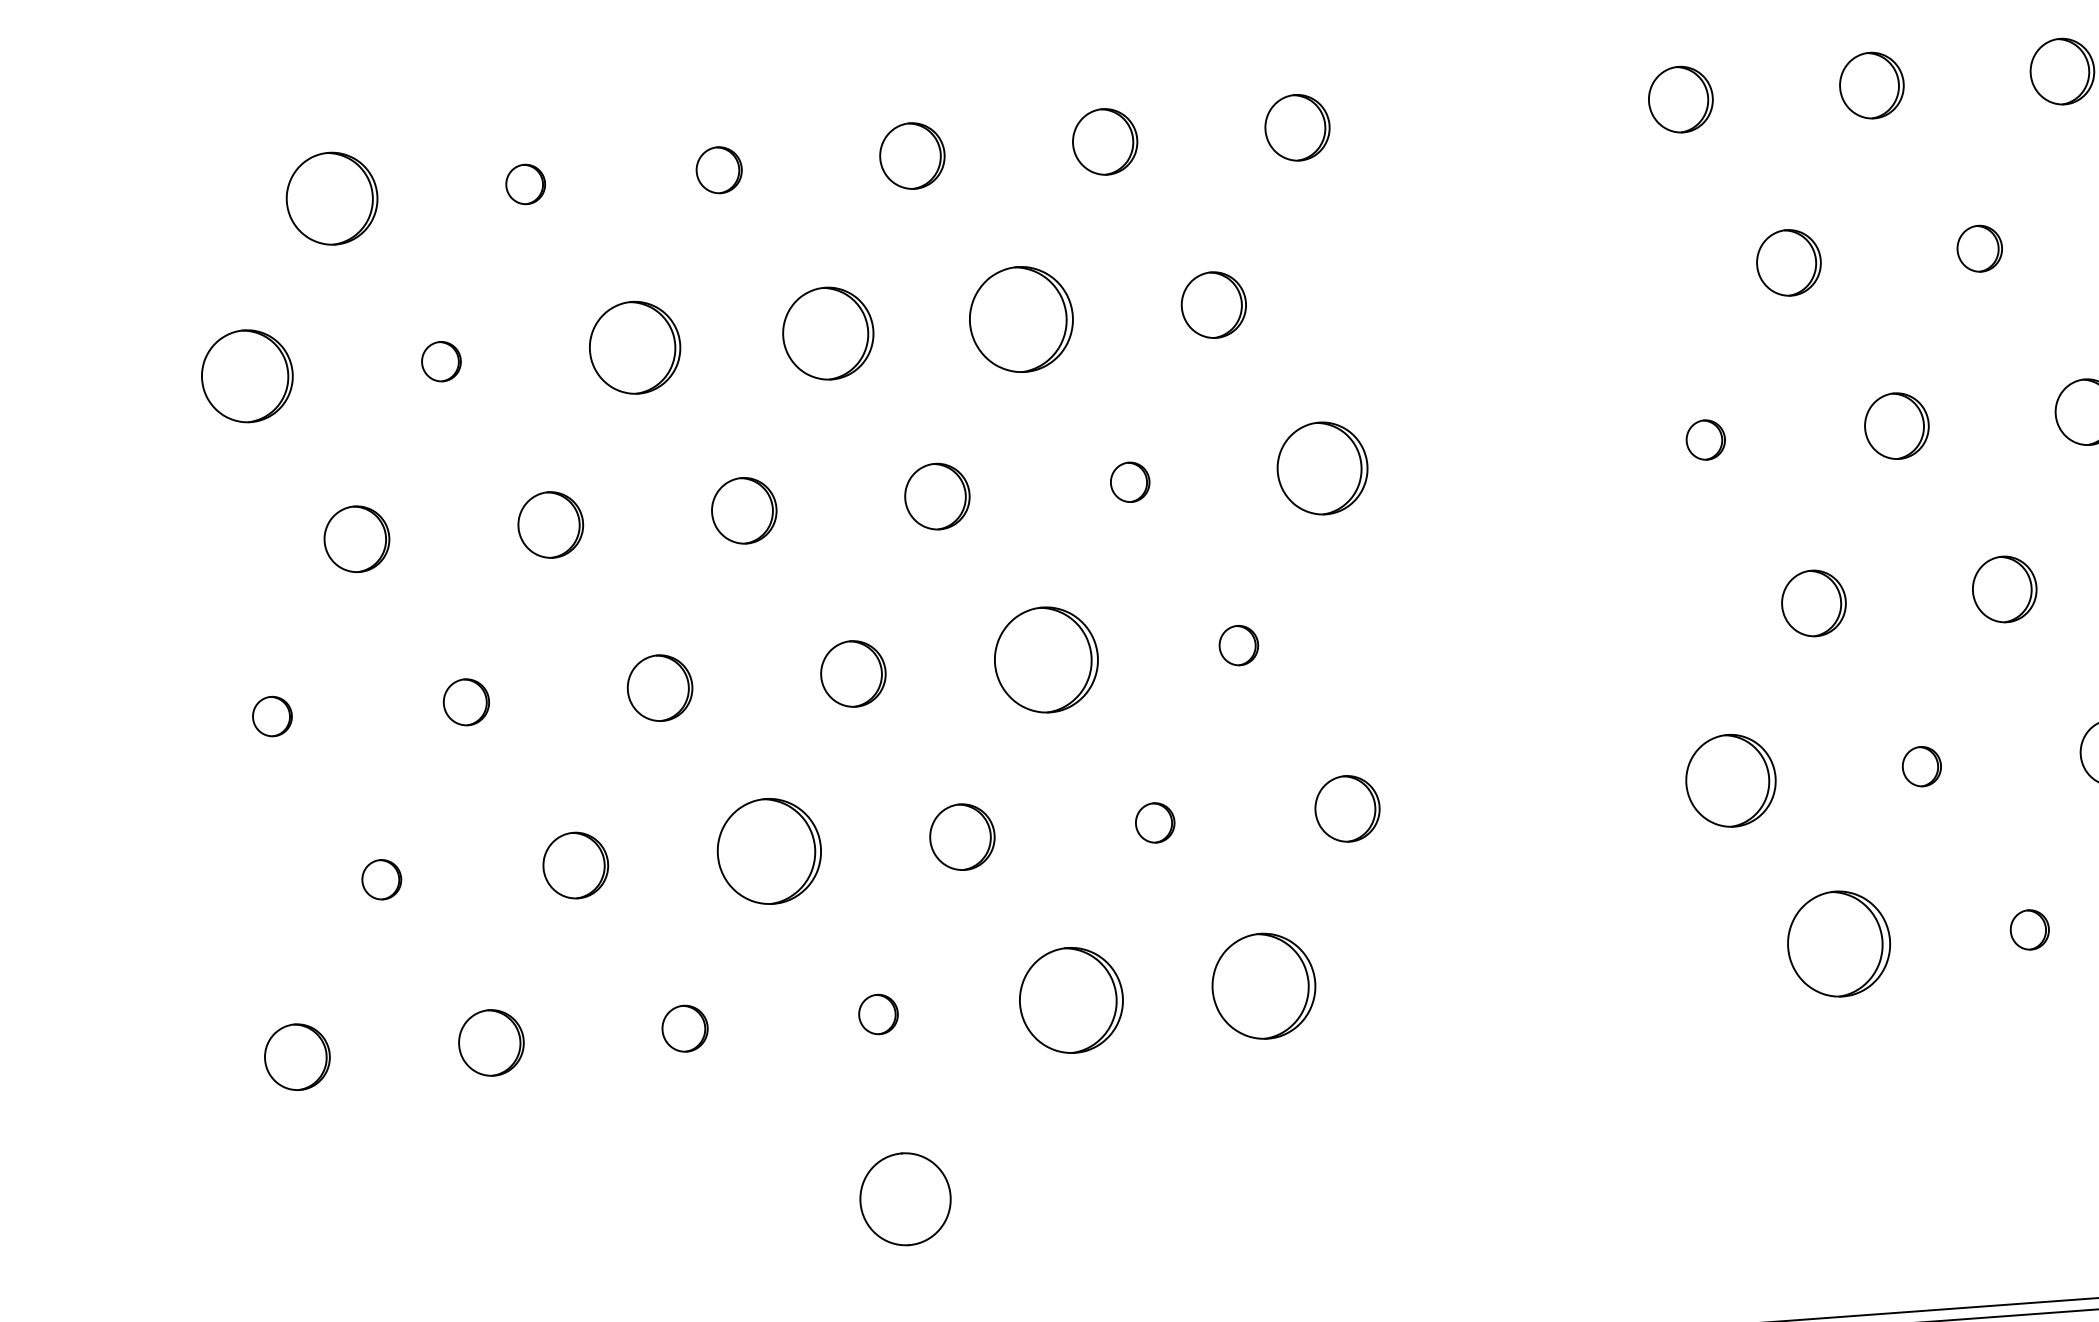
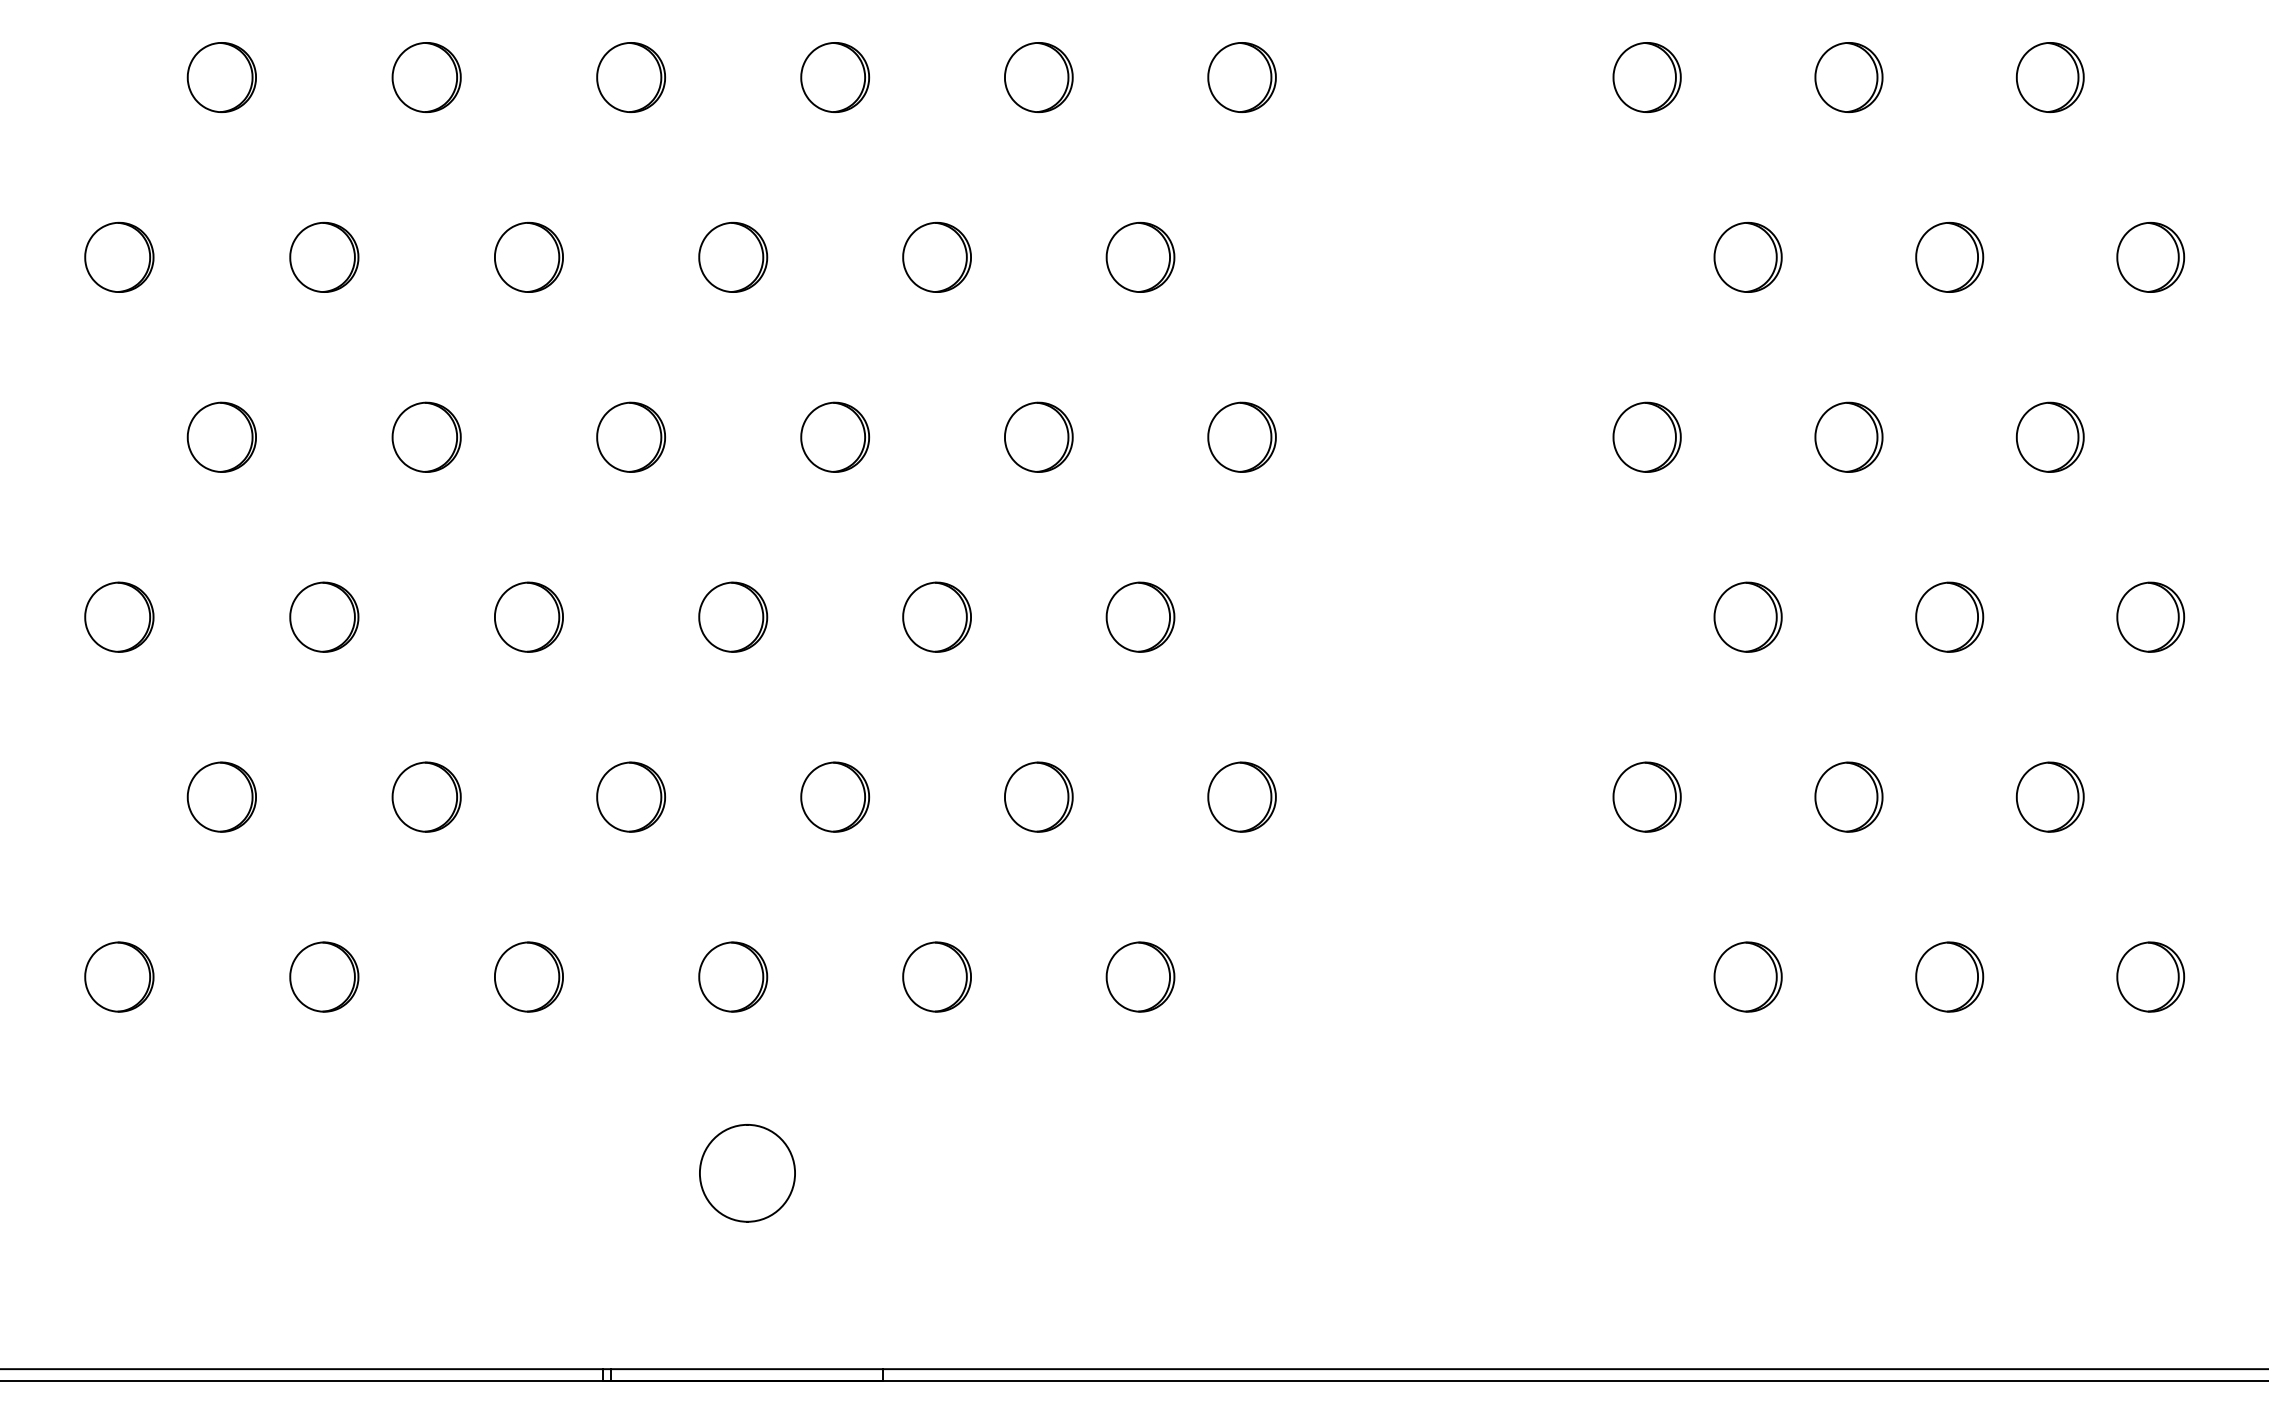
part: (718, 170) -> (630, 77), size x1.43
part: (525, 184) -> (426, 77), size x1.67
part: (331, 198) -> (221, 77), size x0.71
part: (1979, 248) -> (1949, 256), size x1.43
part: (1020, 318) -> (936, 256), size x0.62
part: (828, 332) -> (733, 256), size x0.71
part: (634, 346) -> (528, 256), size x0.71
part: (441, 360) -> (324, 256), size x1.67
part: (247, 375) -> (119, 256), size x0.71
part: (1705, 439) -> (1646, 436), size x1.67
part: (1321, 467) -> (1241, 436), size x0.71
part: (1129, 481) -> (1038, 436), size x1.67
part: (1238, 644) -> (1140, 616), size x1.67
part: (1045, 659) -> (936, 616), size x0.62
part: (466, 701) -> (324, 616), size x1.43
part: (272, 715) -> (119, 616), size x1.67
part: (1921, 766) -> (1848, 796), size x1.67
part: (1730, 780) -> (1646, 796), size x0.71
part: (1154, 822) -> (1038, 796), size x1.67
part: (768, 850) -> (630, 796), size x0.62
part: (381, 879) -> (221, 796), size x1.67
part: (2029, 929) -> (1949, 976), size x1.67
part: (1838, 943) -> (1747, 976), size x0.62
part: (1263, 985) -> (1140, 976), size x0.62
part: (1070, 999) -> (936, 976), size x0.62
part: (878, 1013) -> (733, 976), size x1.67
part: (684, 1028) -> (528, 976), size x1.43

